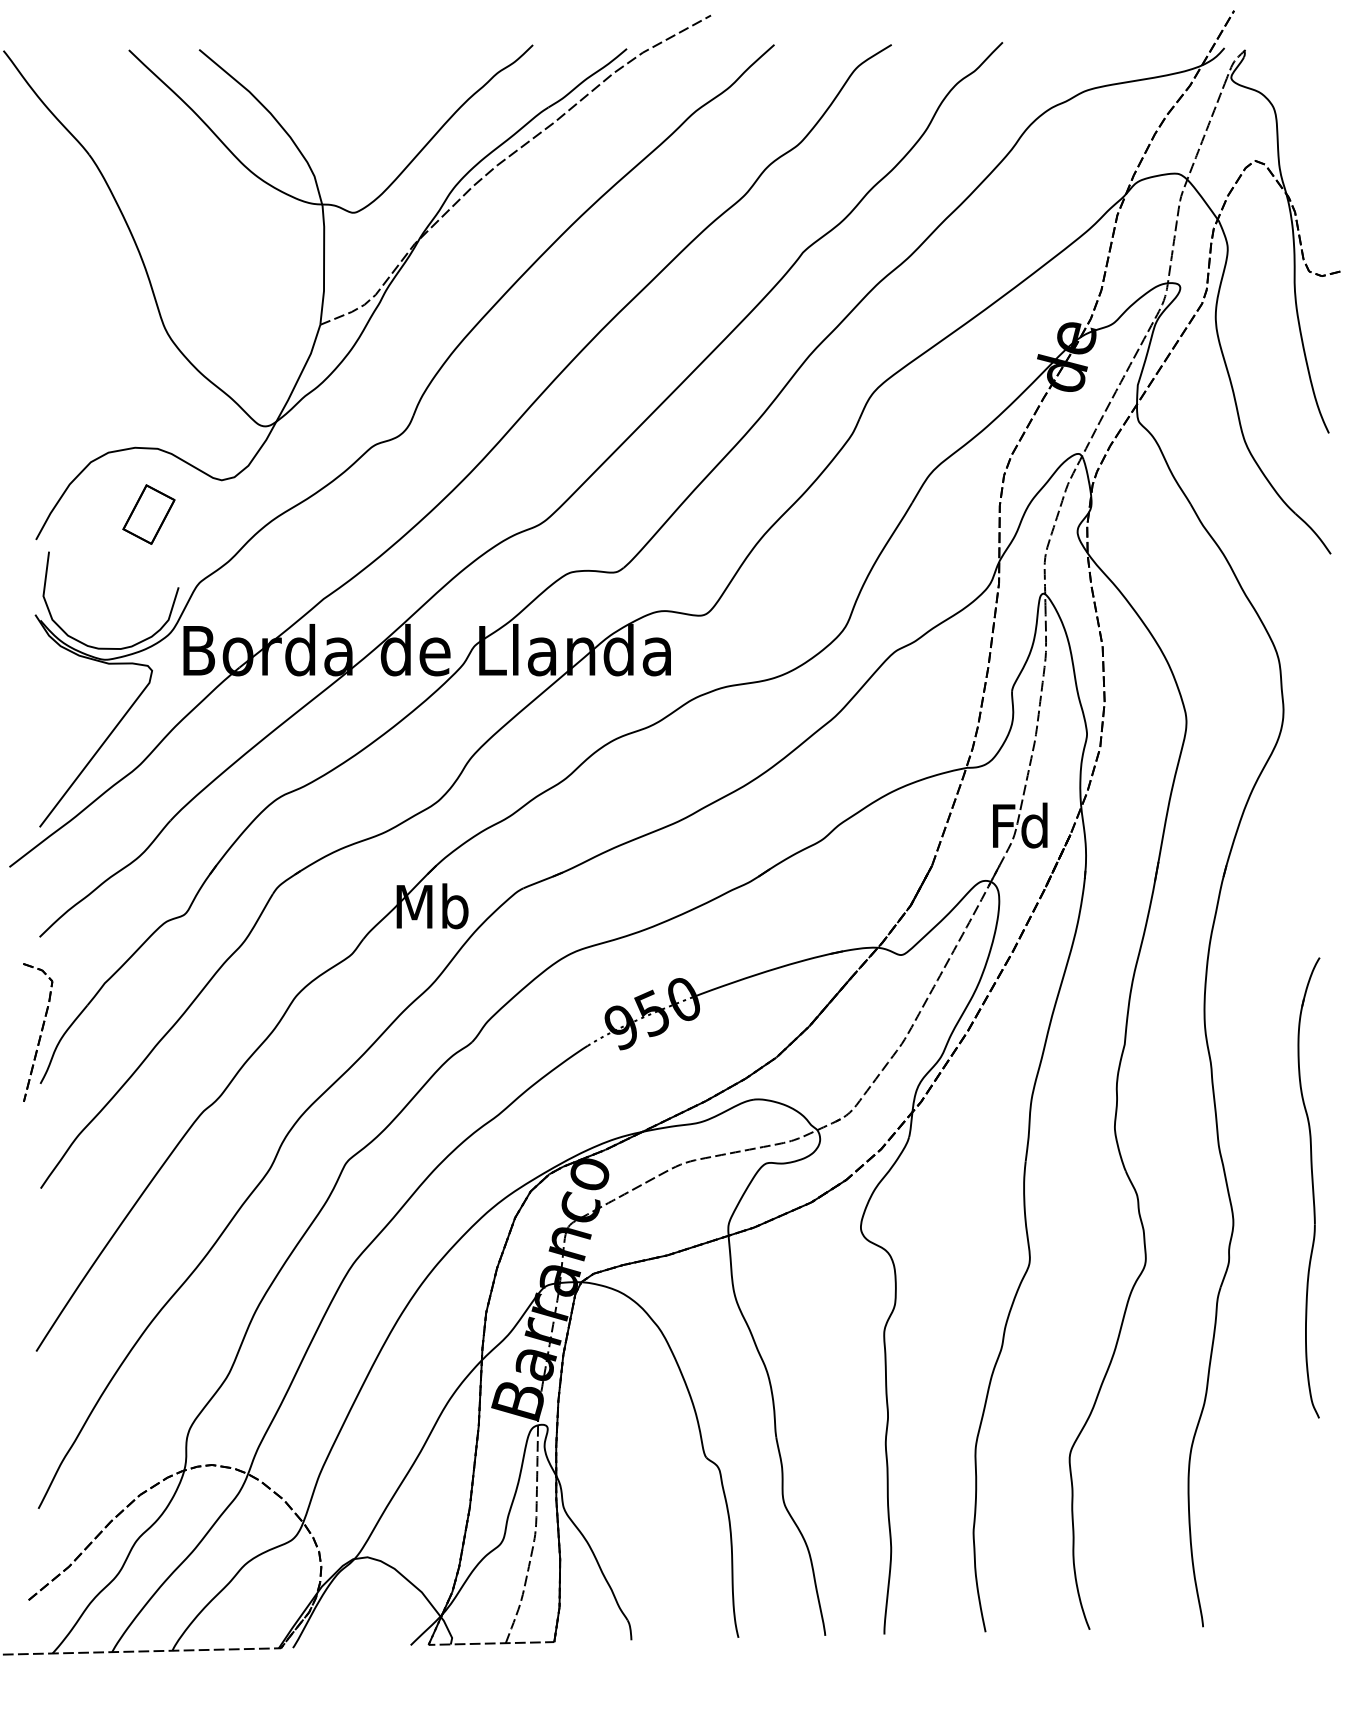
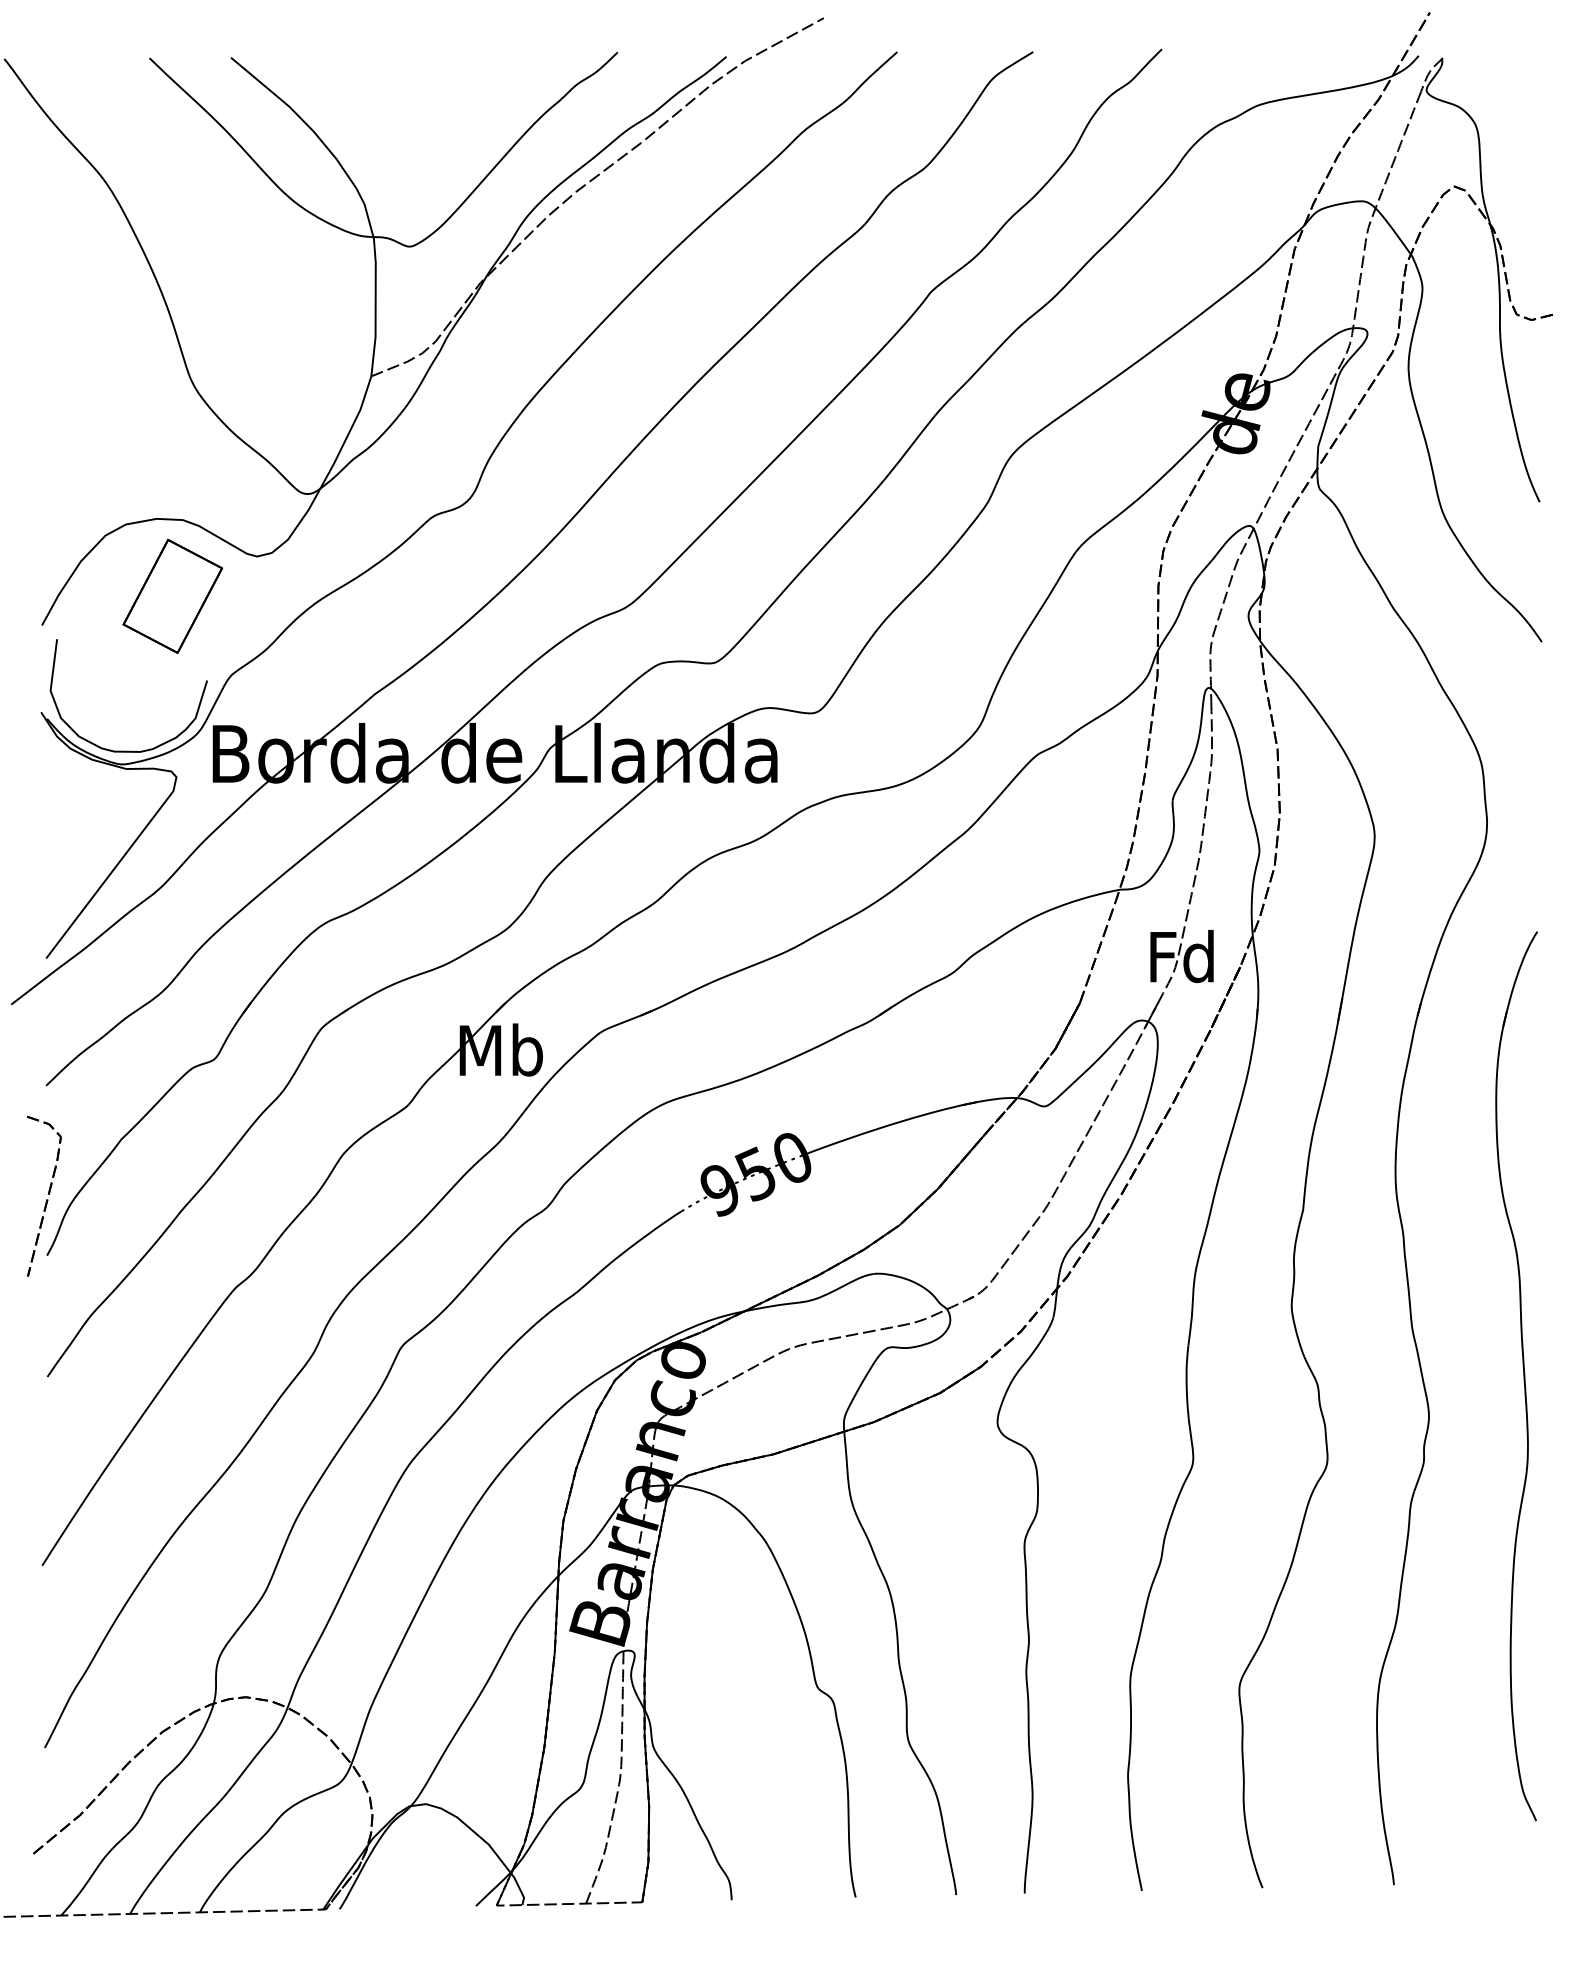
part: (148, 514) -> (172, 596), size x1.67
part: (1308, 1187) -> (1516, 1375), size x1.67

